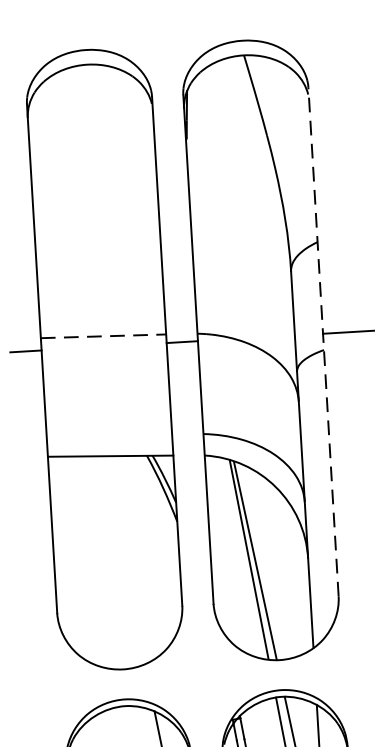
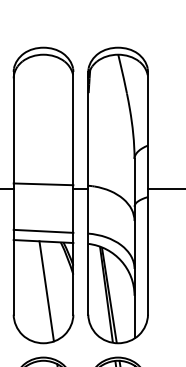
line: (103, 336) -> (43, 184), dashed -> solid
line: (322, 340) -> (147, 192), dashed -> solid
line: (109, 433) -> (43, 230), added
line: (123, 560) -> (46, 291), added

